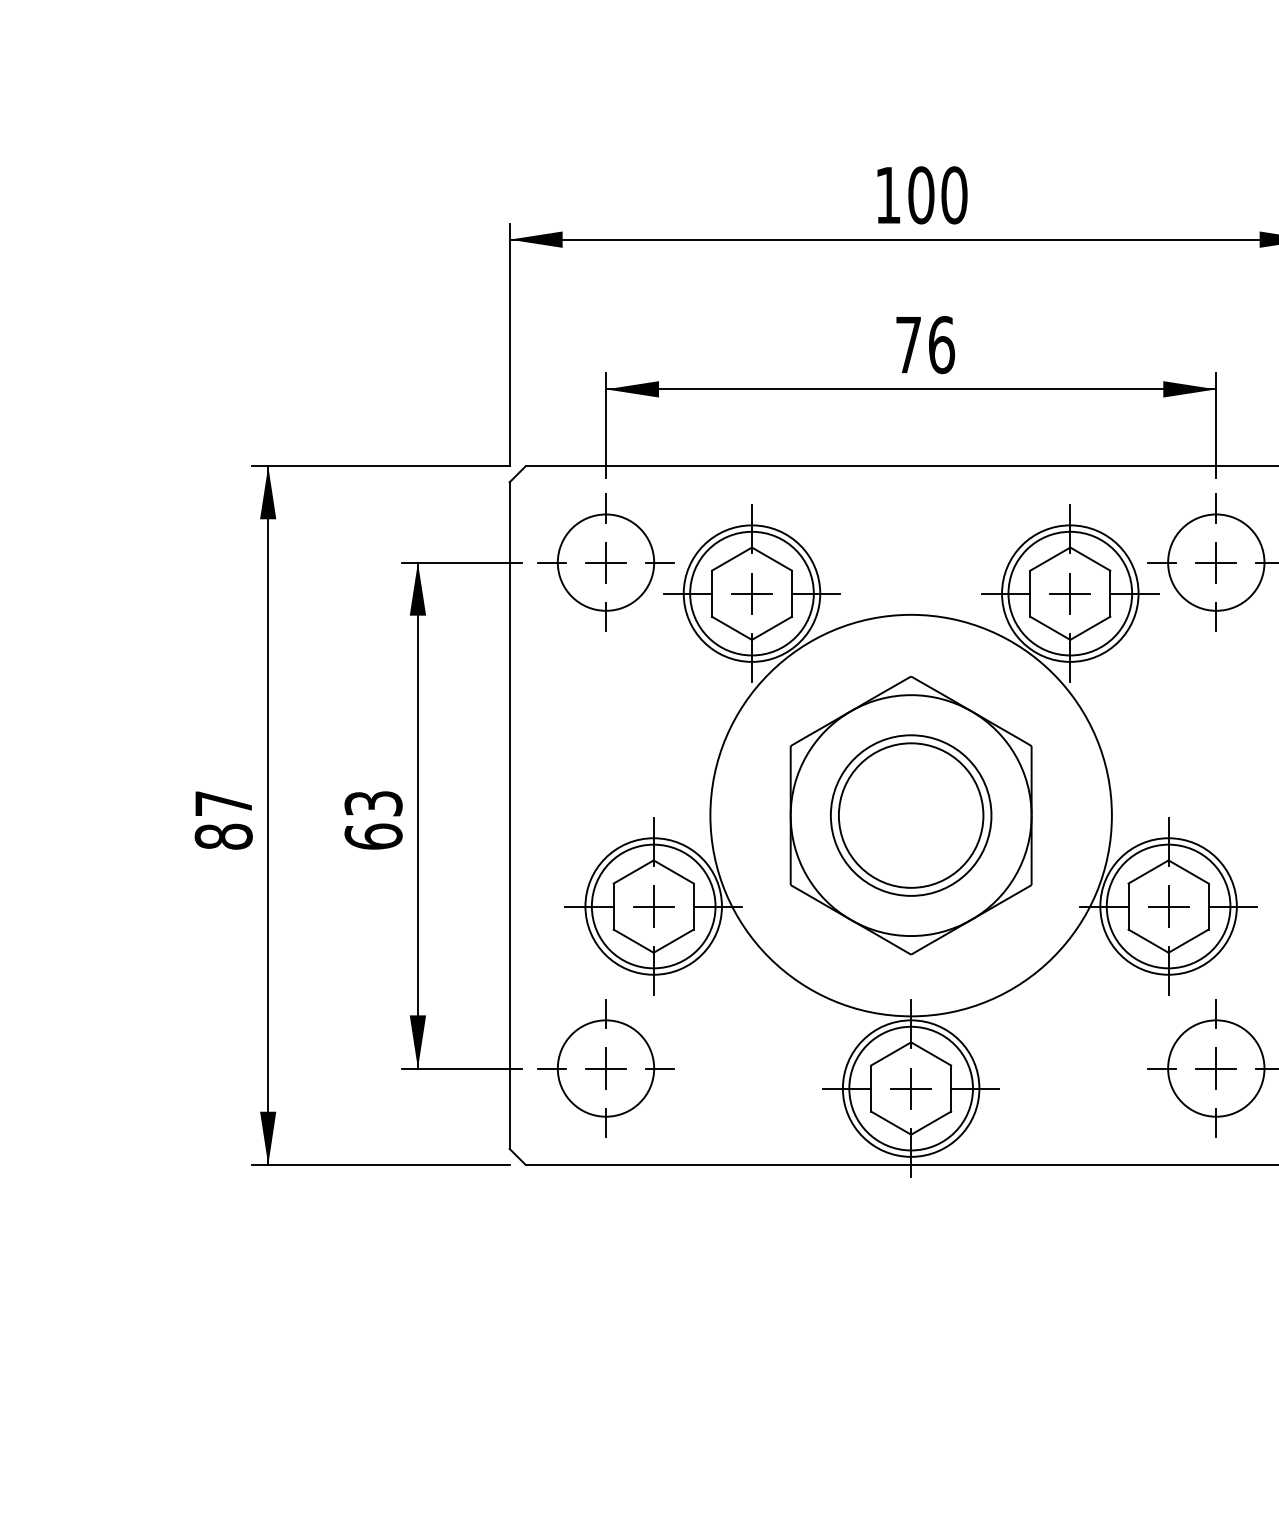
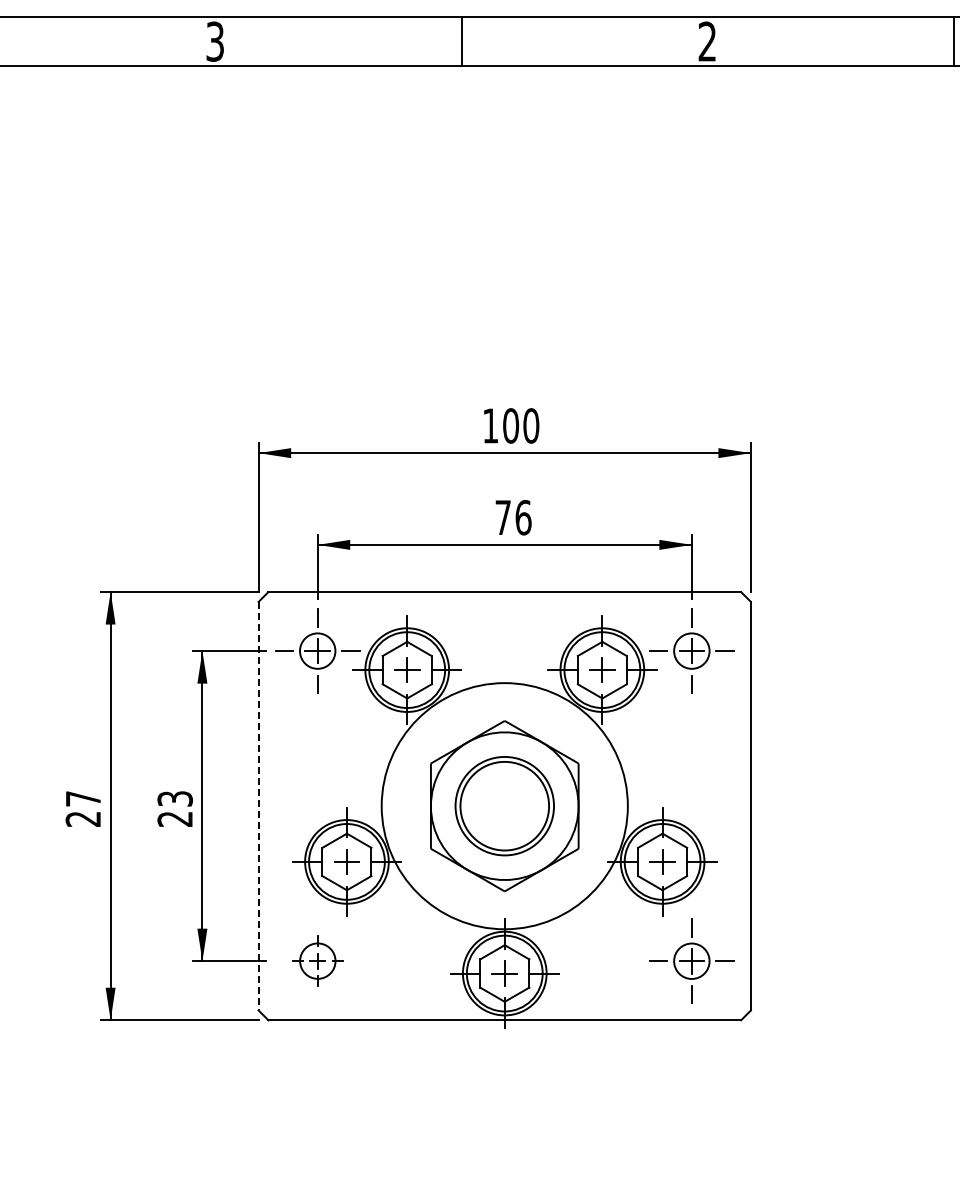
circle: (605, 561) -> (317, 650), size x0.6
circle: (1215, 561) -> (691, 650), size x0.6
line: (509, 816) -> (258, 806), solid -> dashed
text: (374, 835) -> (175, 818), 63 -> 23
text: (223, 837) -> (83, 819), 87 -> 27
part: (605, 1067) -> (317, 960), size x0.6
circle: (1215, 1067) -> (691, 960), size x0.6

